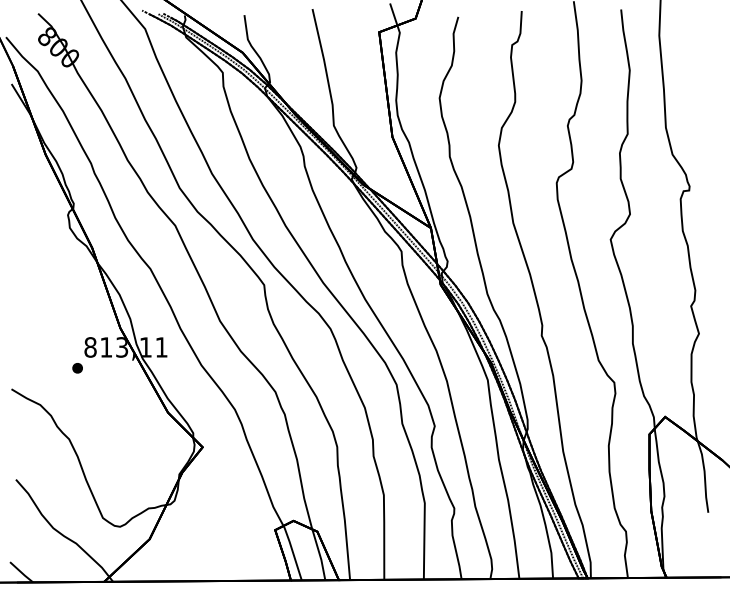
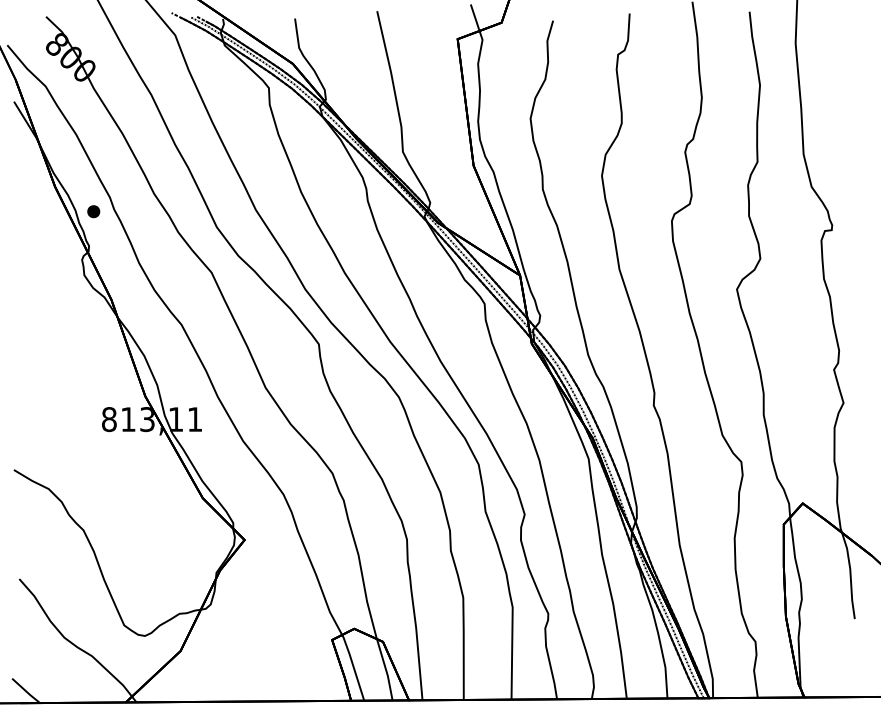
part: (77, 368) -> (93, 211), moved

